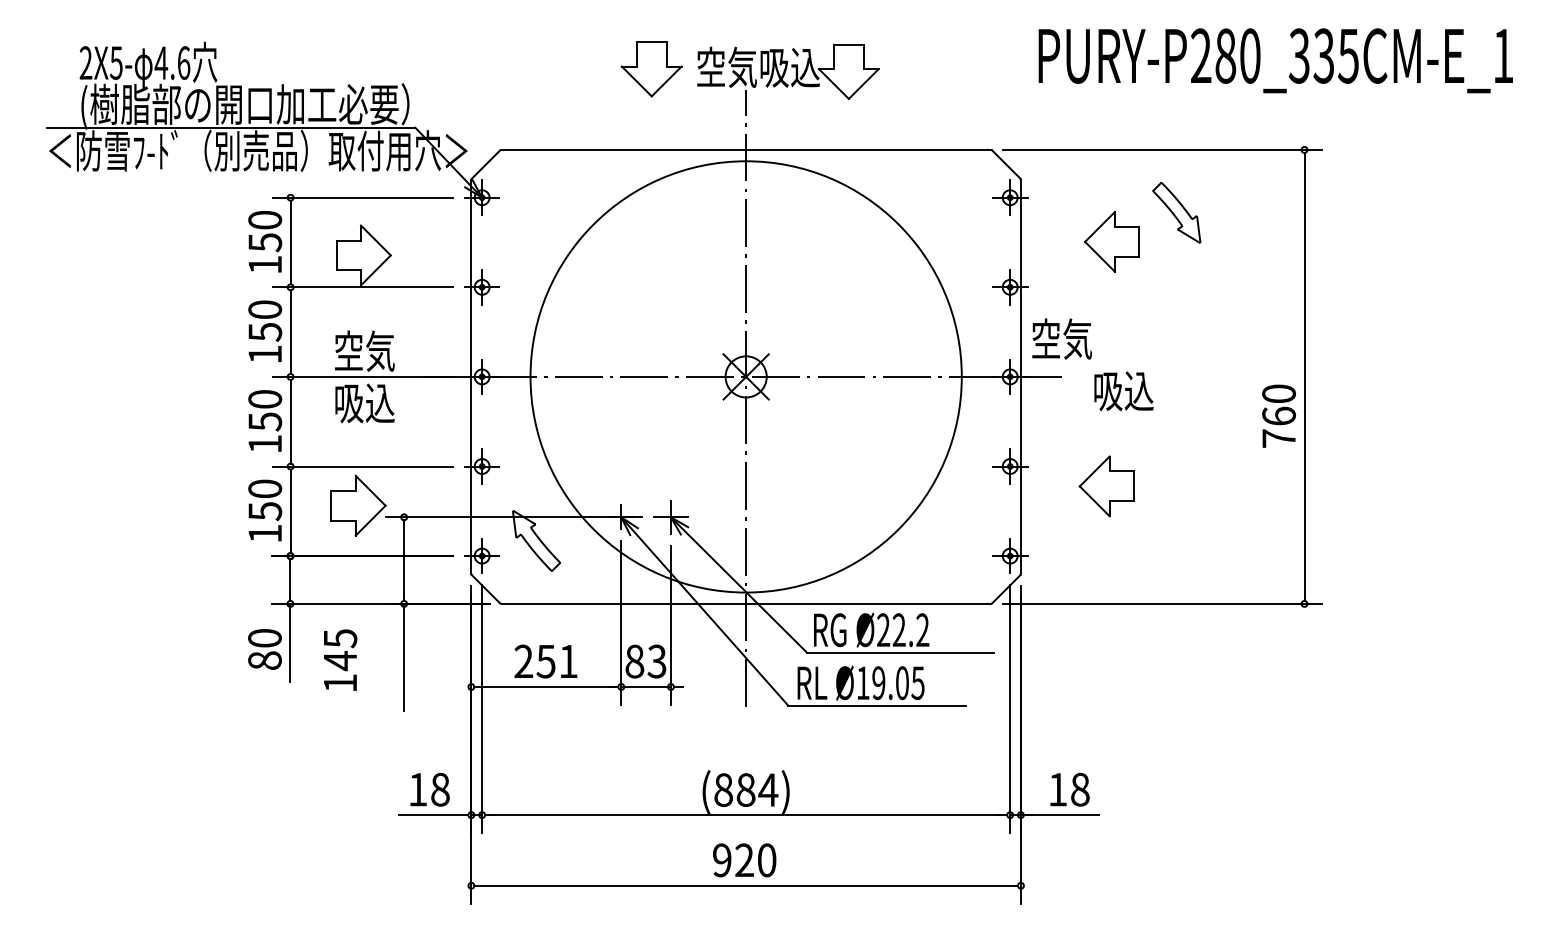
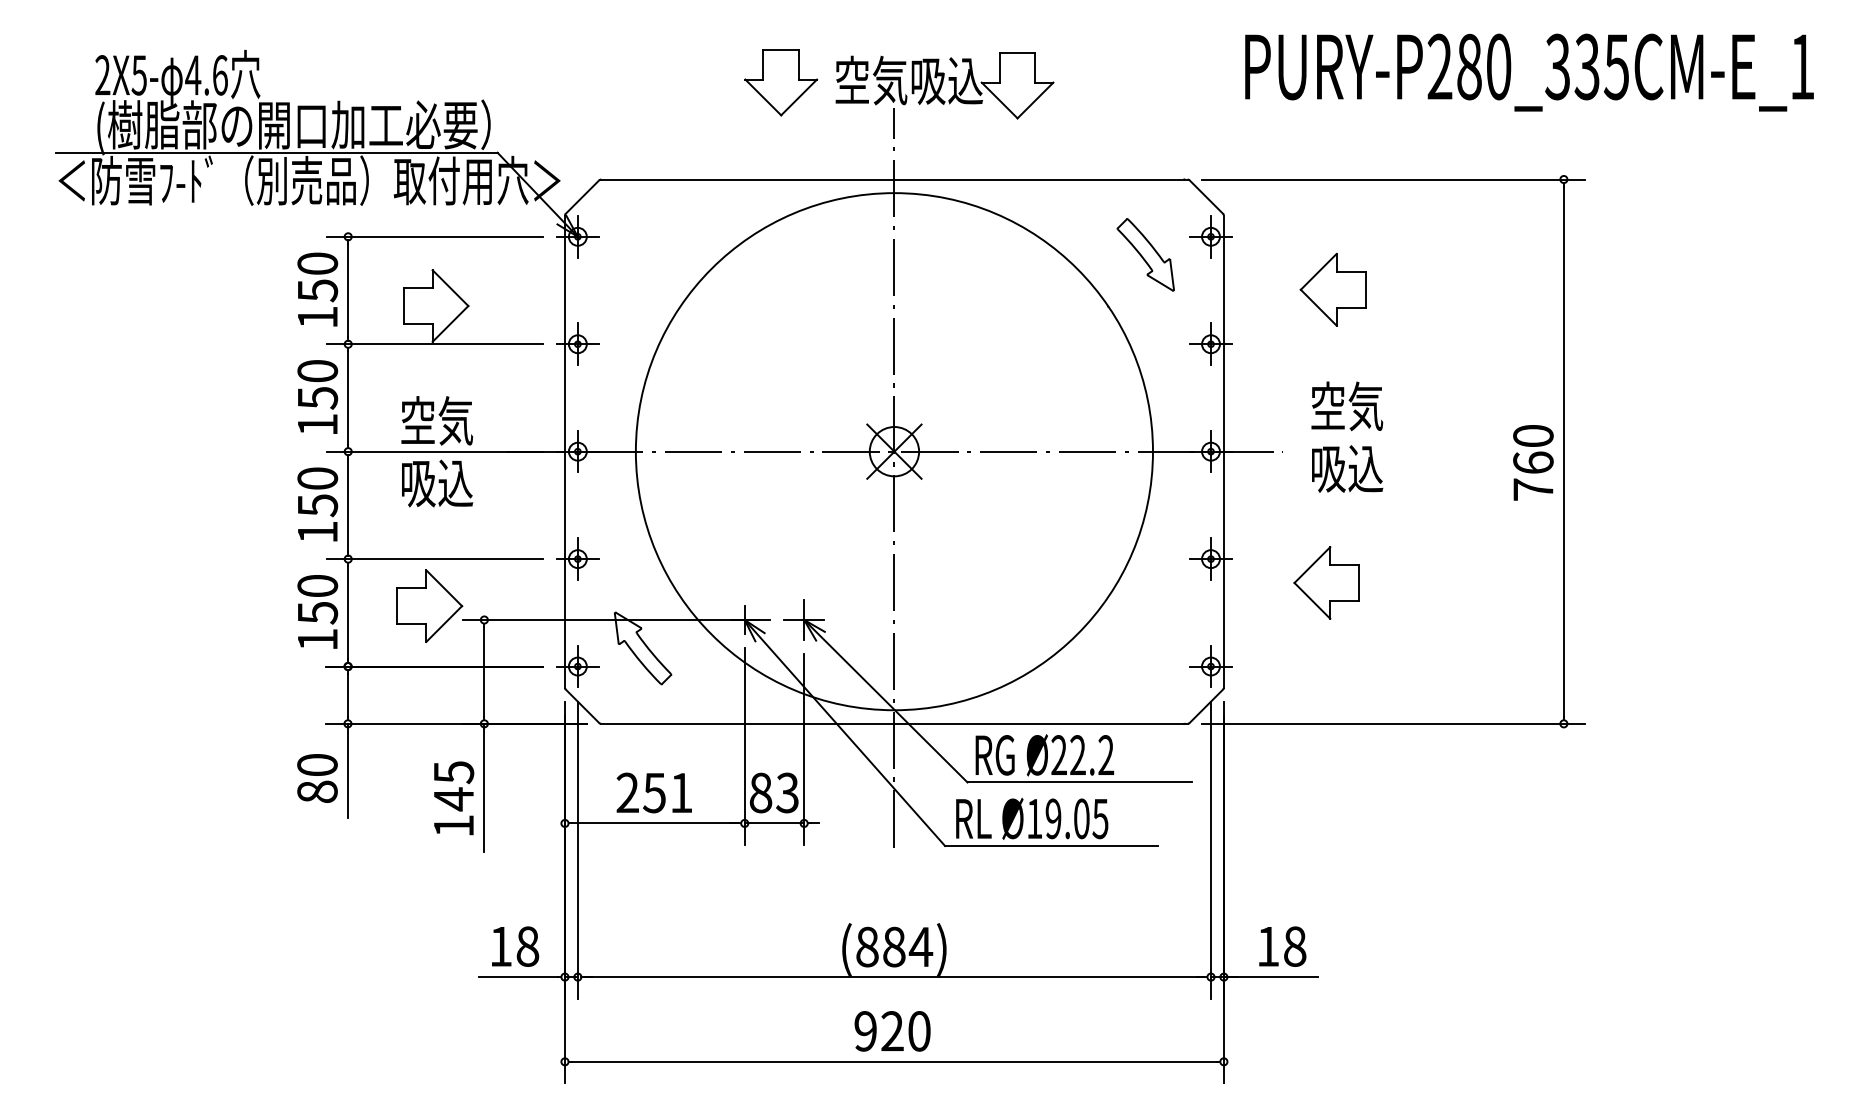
part: (1176, 212) -> (1145, 254), moved
text: (1062, 339) -> (1347, 406), moved
text: (1279, 415) -> (1533, 462), moved
text: (340, 660) -> (454, 798), moved

